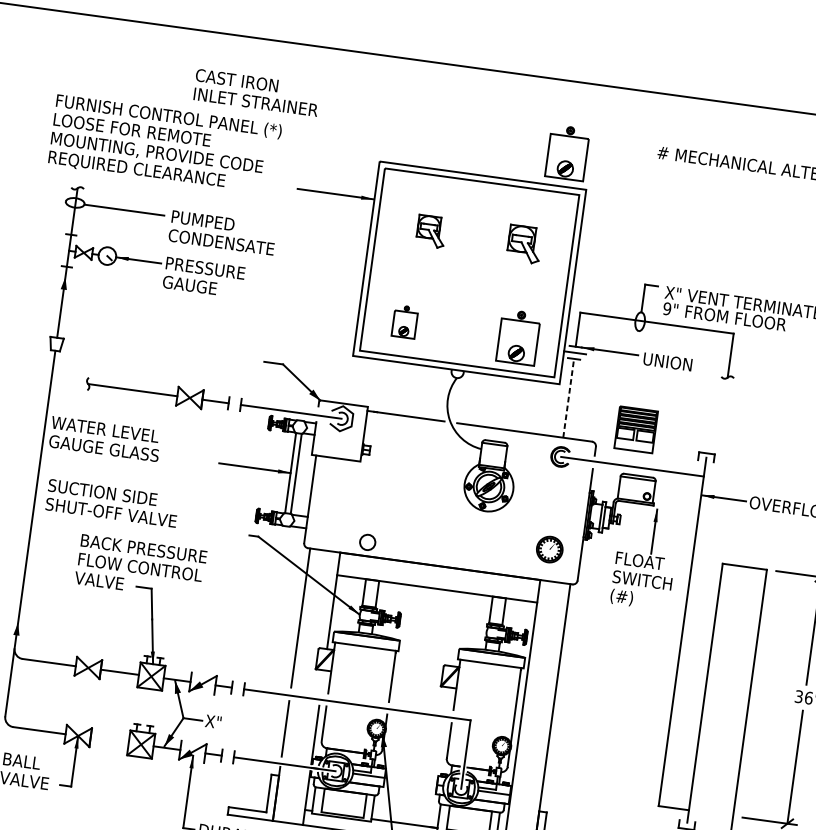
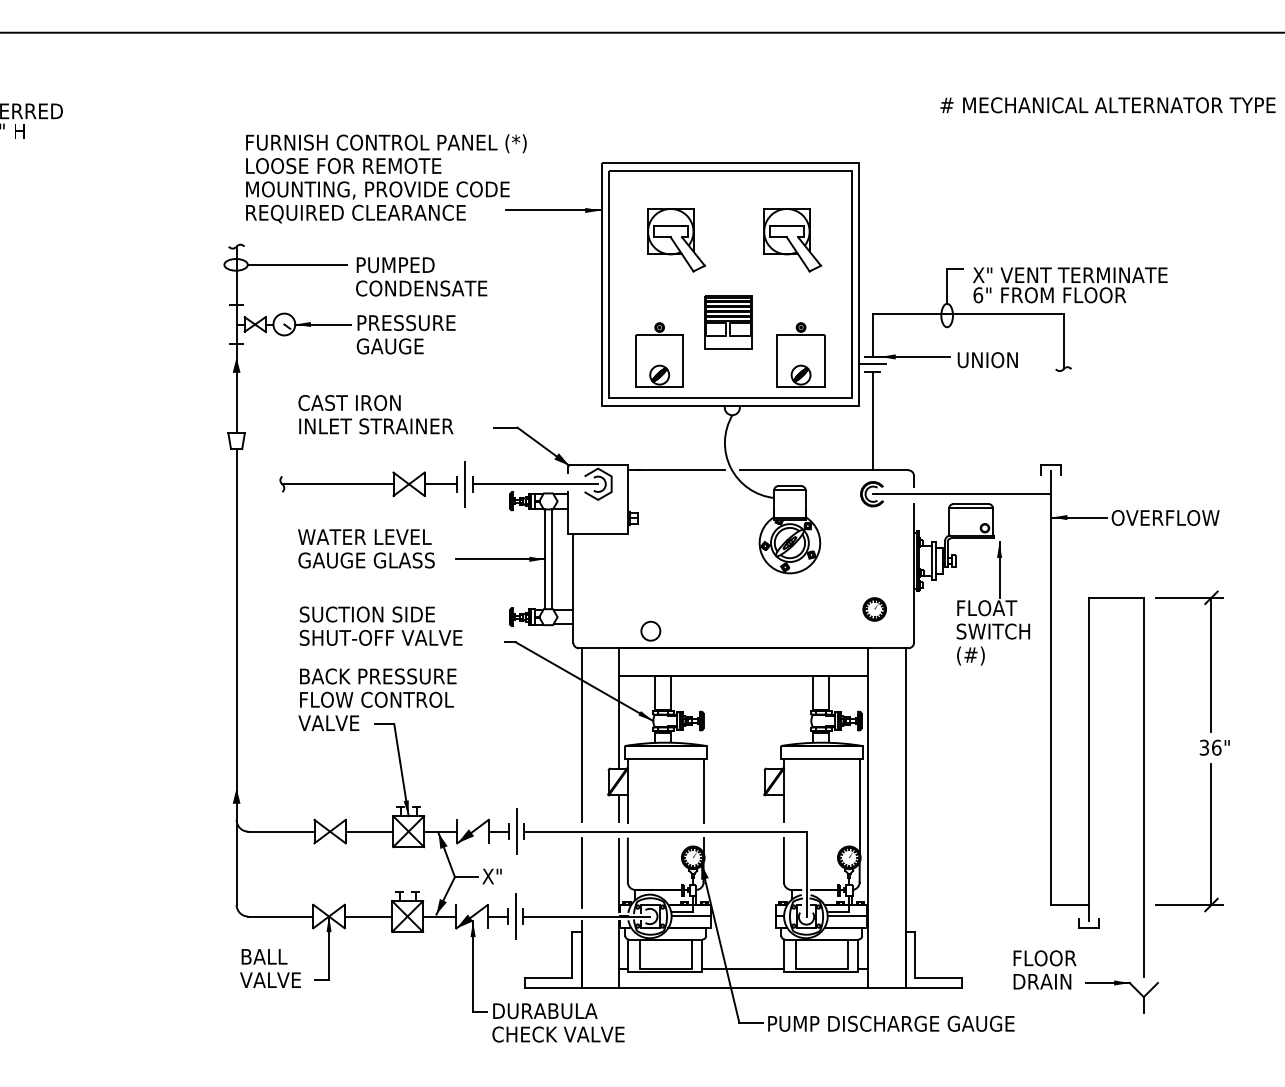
text: (256, 92) -> (375, 414), moved
text: (165, 144) -> (386, 178), moved
part: (567, 152) -> (829, 120), removed
part: (431, 231) -> (676, 240), size x1.67
part: (524, 244) -> (792, 240), size x1.43
text: (667, 309) -> (978, 295), 9" -> 6"
part: (405, 321) -> (659, 354), size x1.67
line: (568, 397) -> (872, 420), dashed -> solid
line: (235, 404) -> (465, 484), added
part: (636, 429) -> (728, 322), moved
text: (105, 438) -> (366, 548), moved
text: (112, 502) -> (380, 625), moved
part: (549, 549) -> (874, 609), size x0.71
line: (323, 681) -> (619, 808), added
line: (237, 688) -> (516, 831), added
line: (109, 740) -> (368, 916), added
line: (227, 756) -> (515, 916), added

